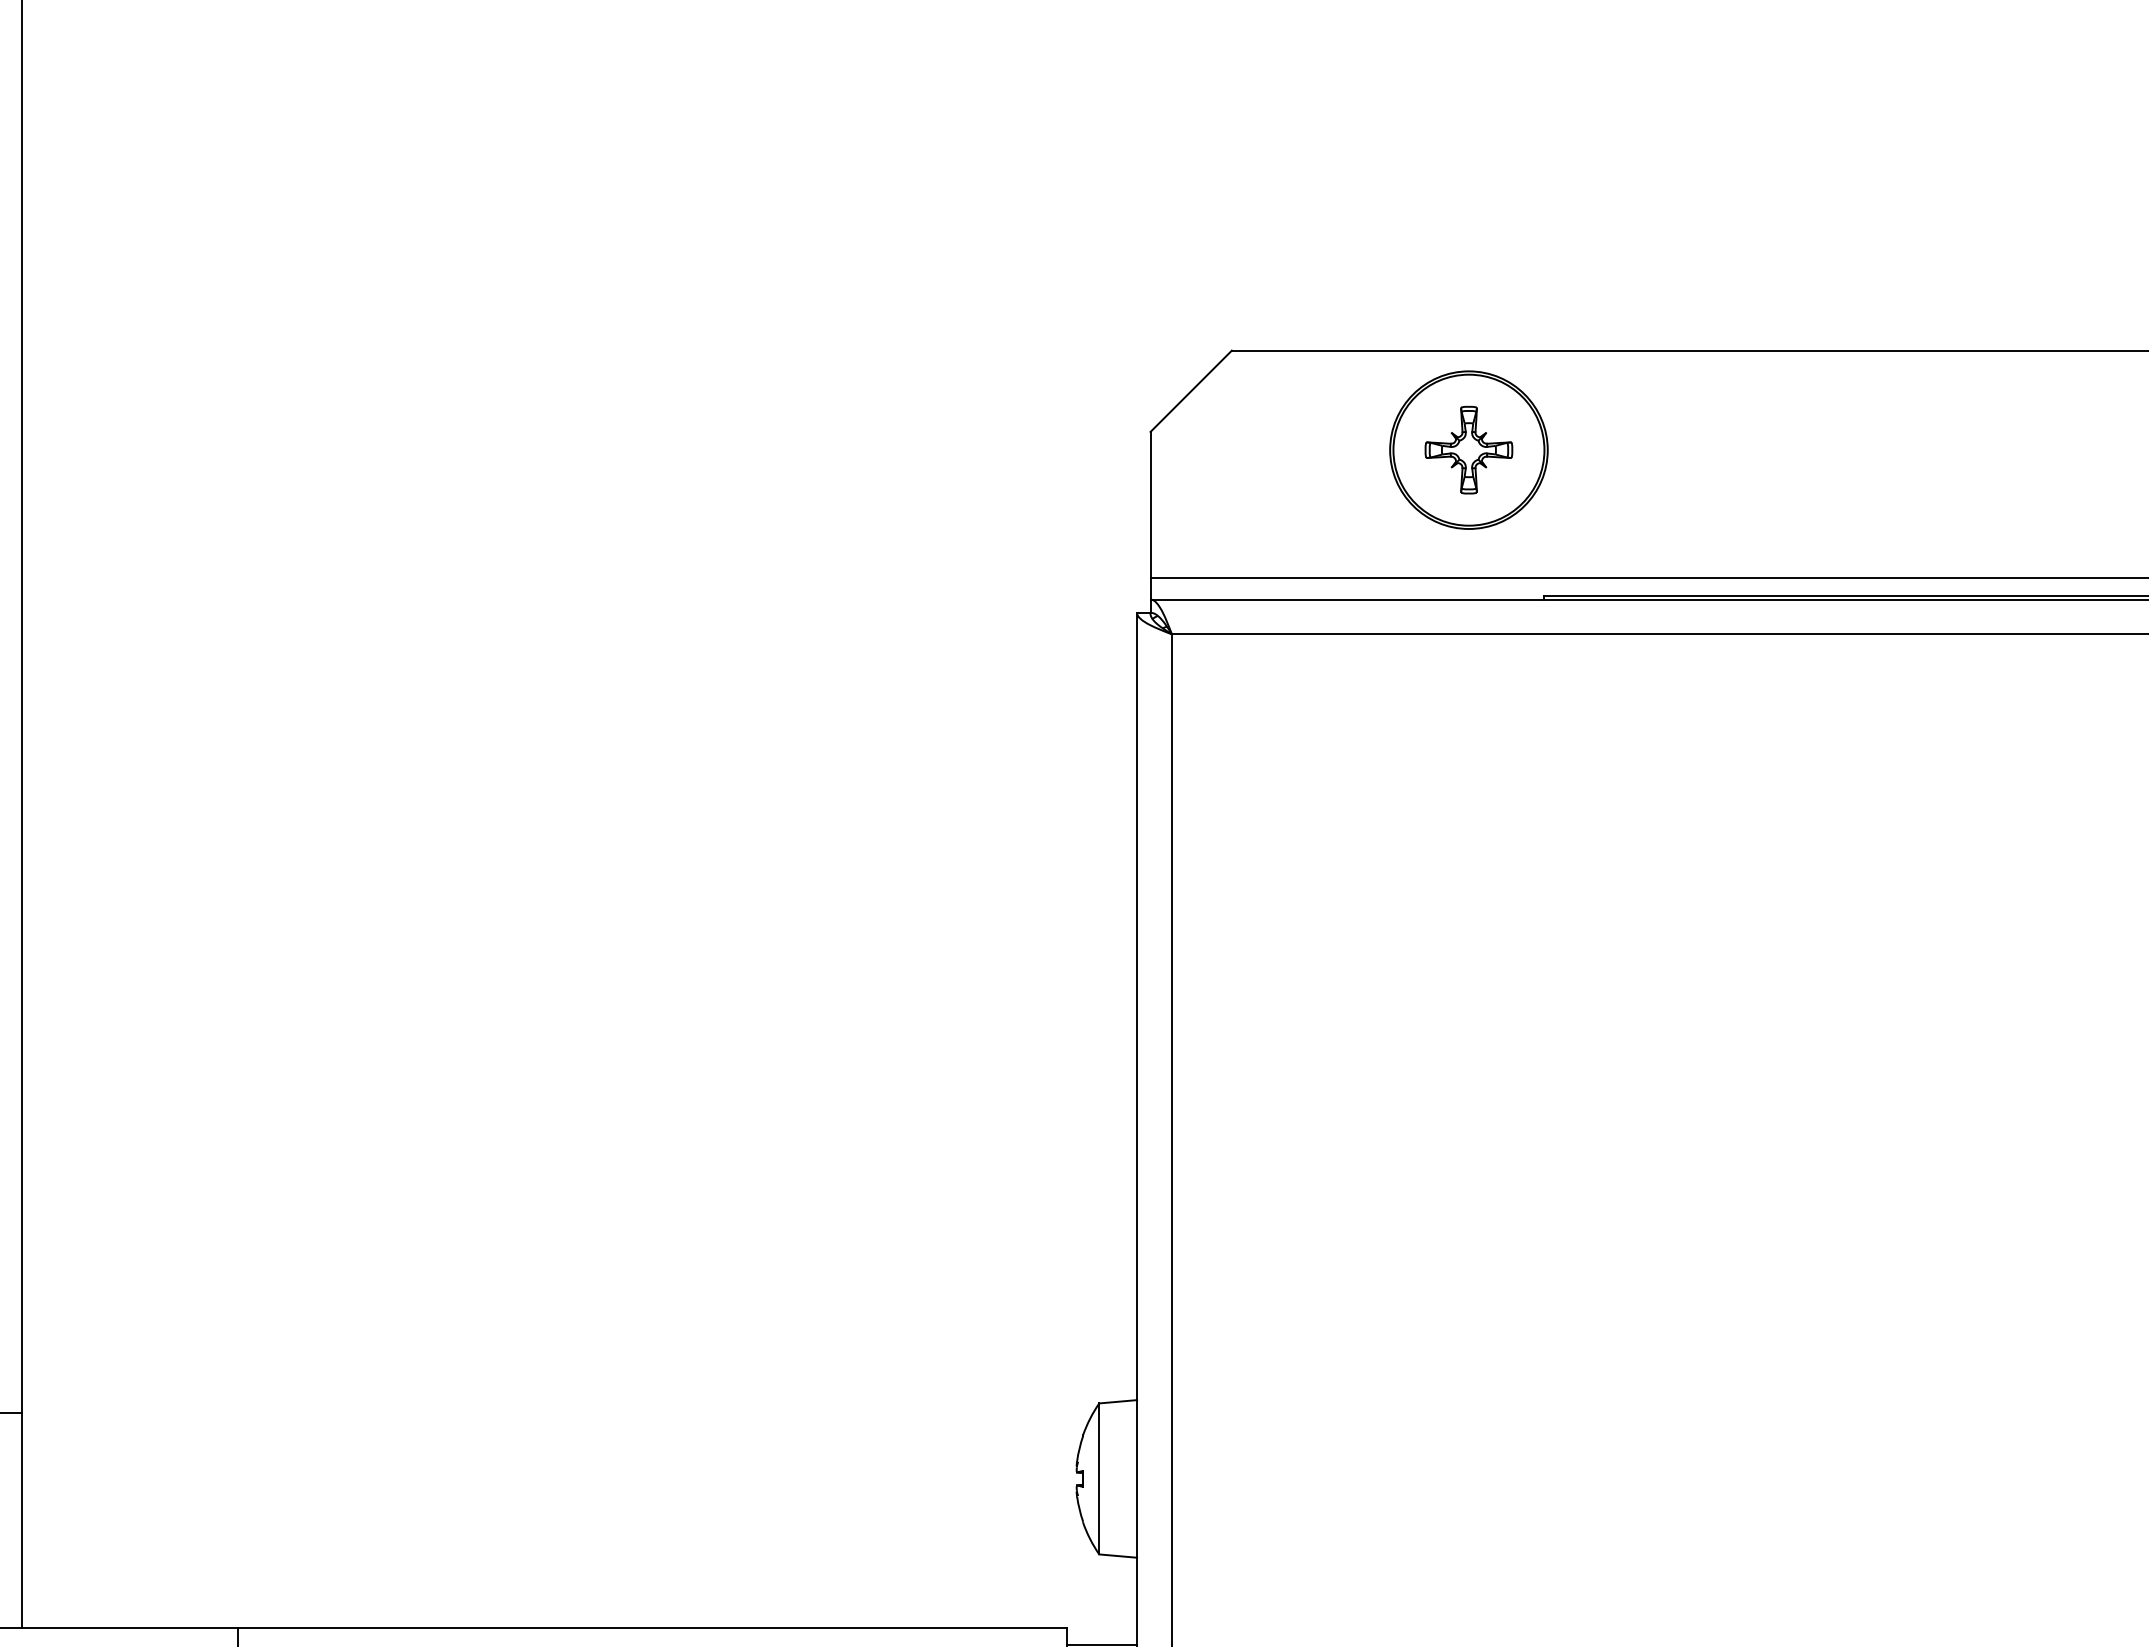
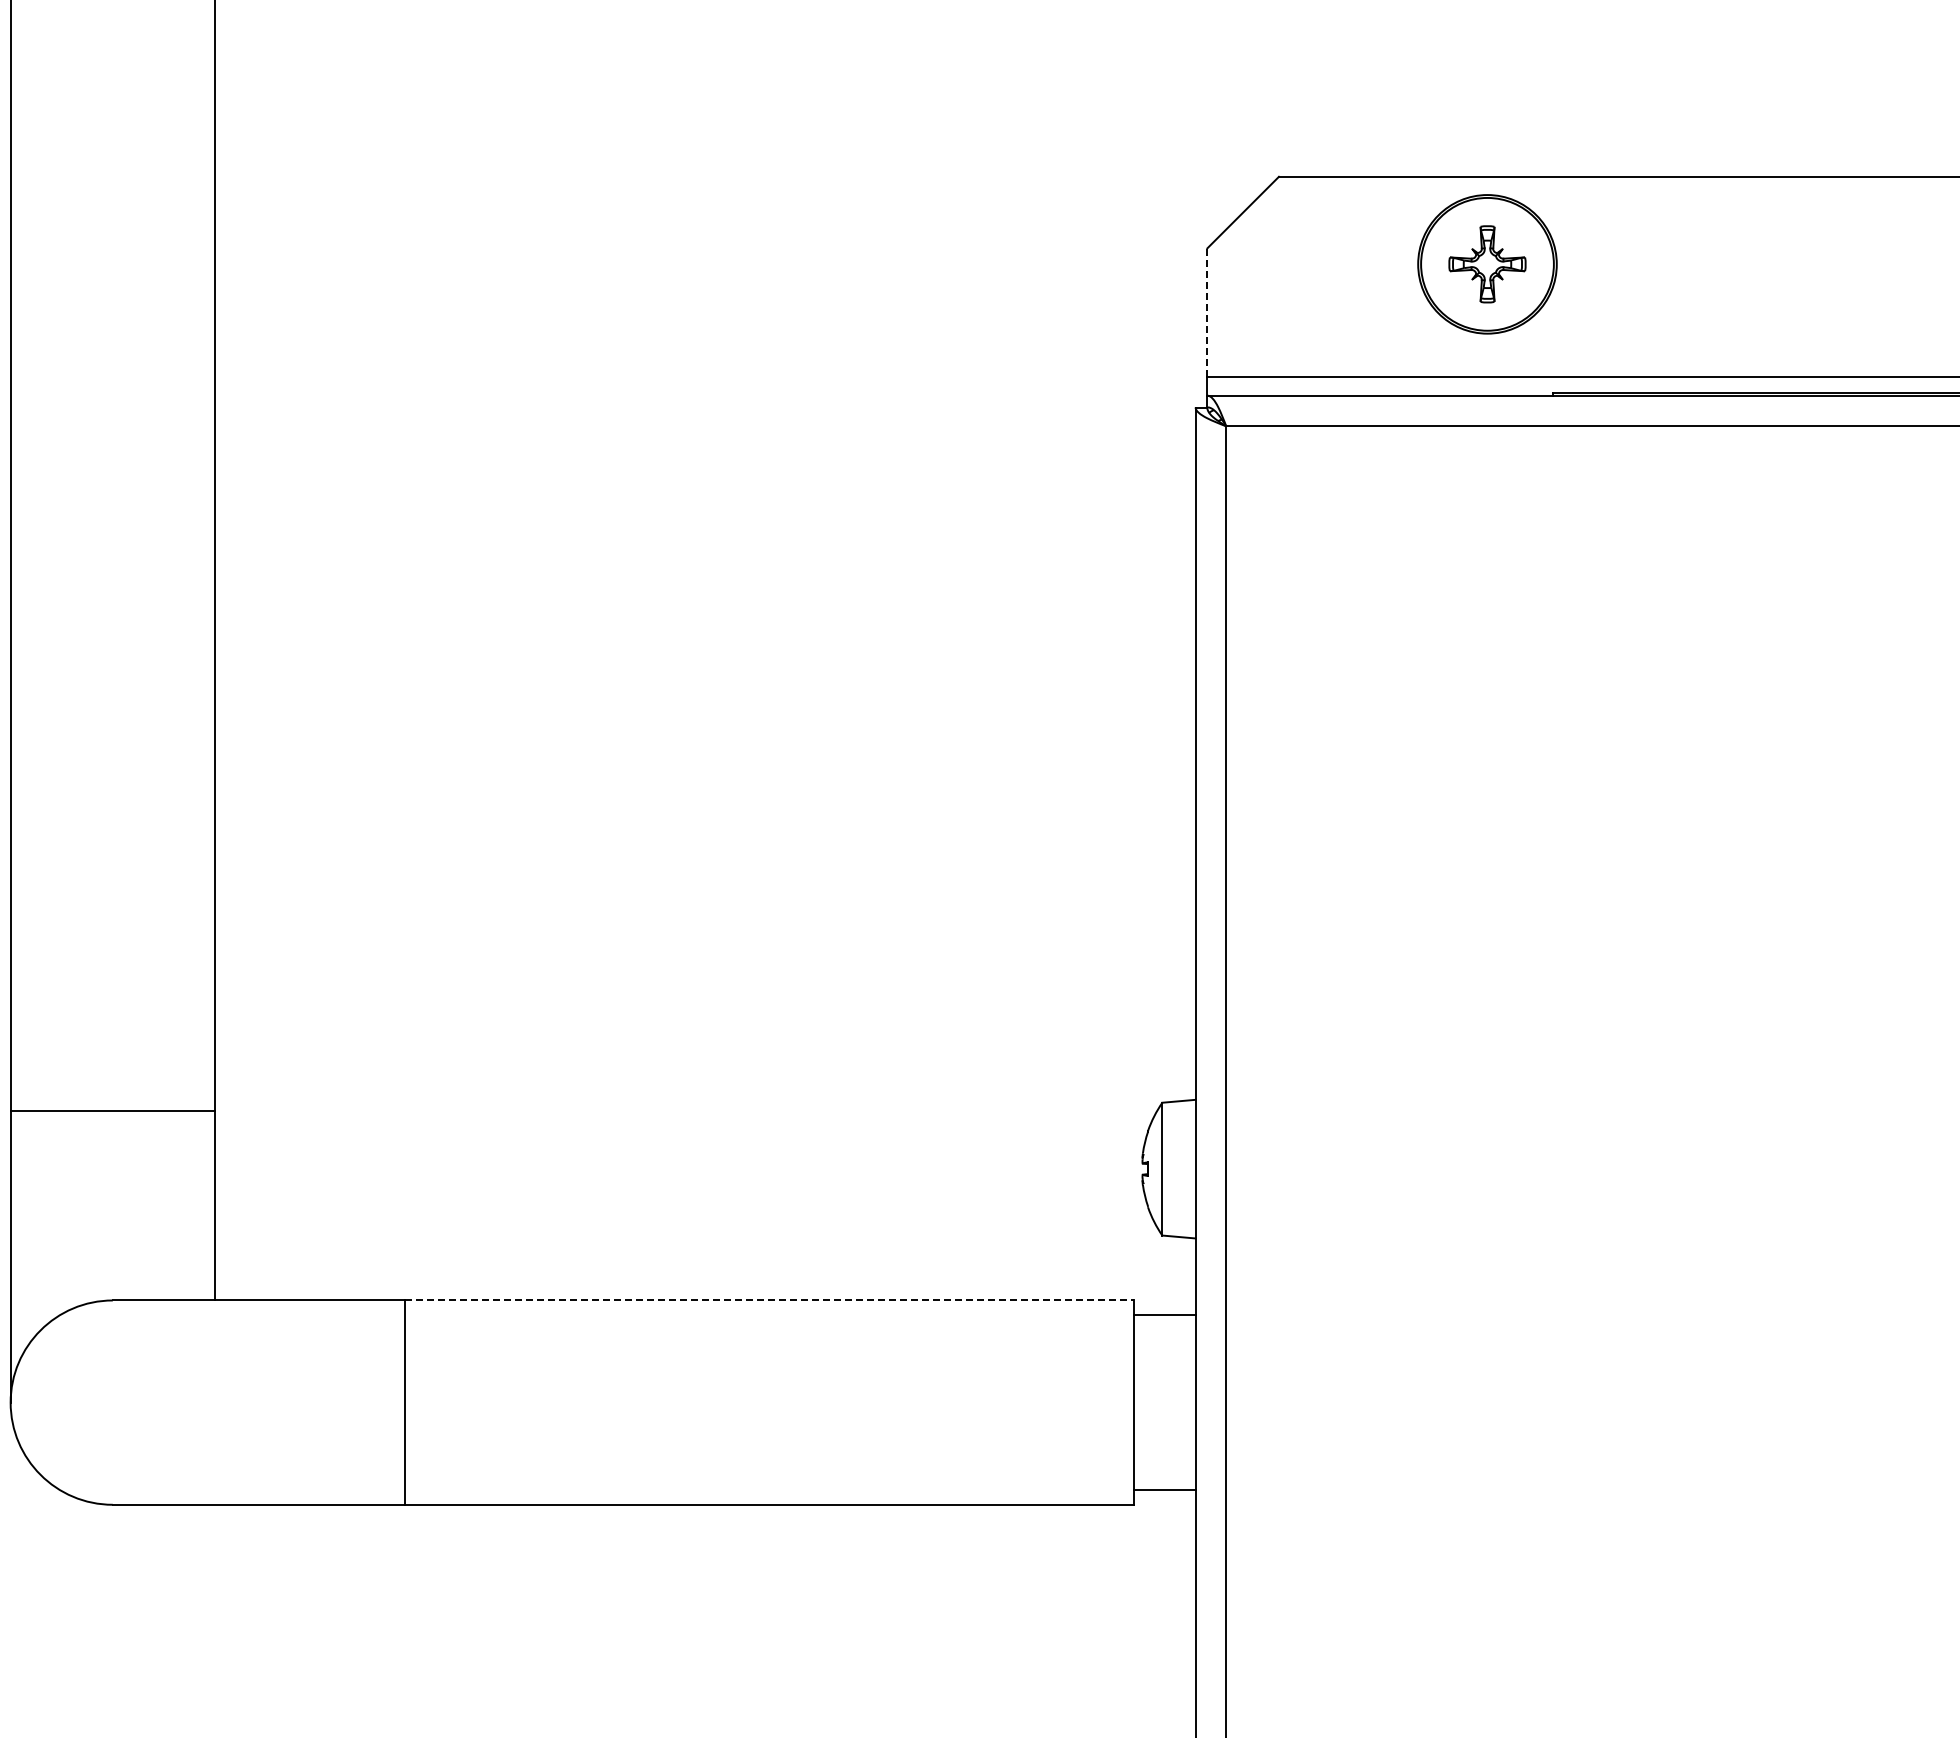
line: (1150, 504) -> (1207, 312), solid -> dashed
line: (652, 1628) -> (769, 1300), solid -> dashed

